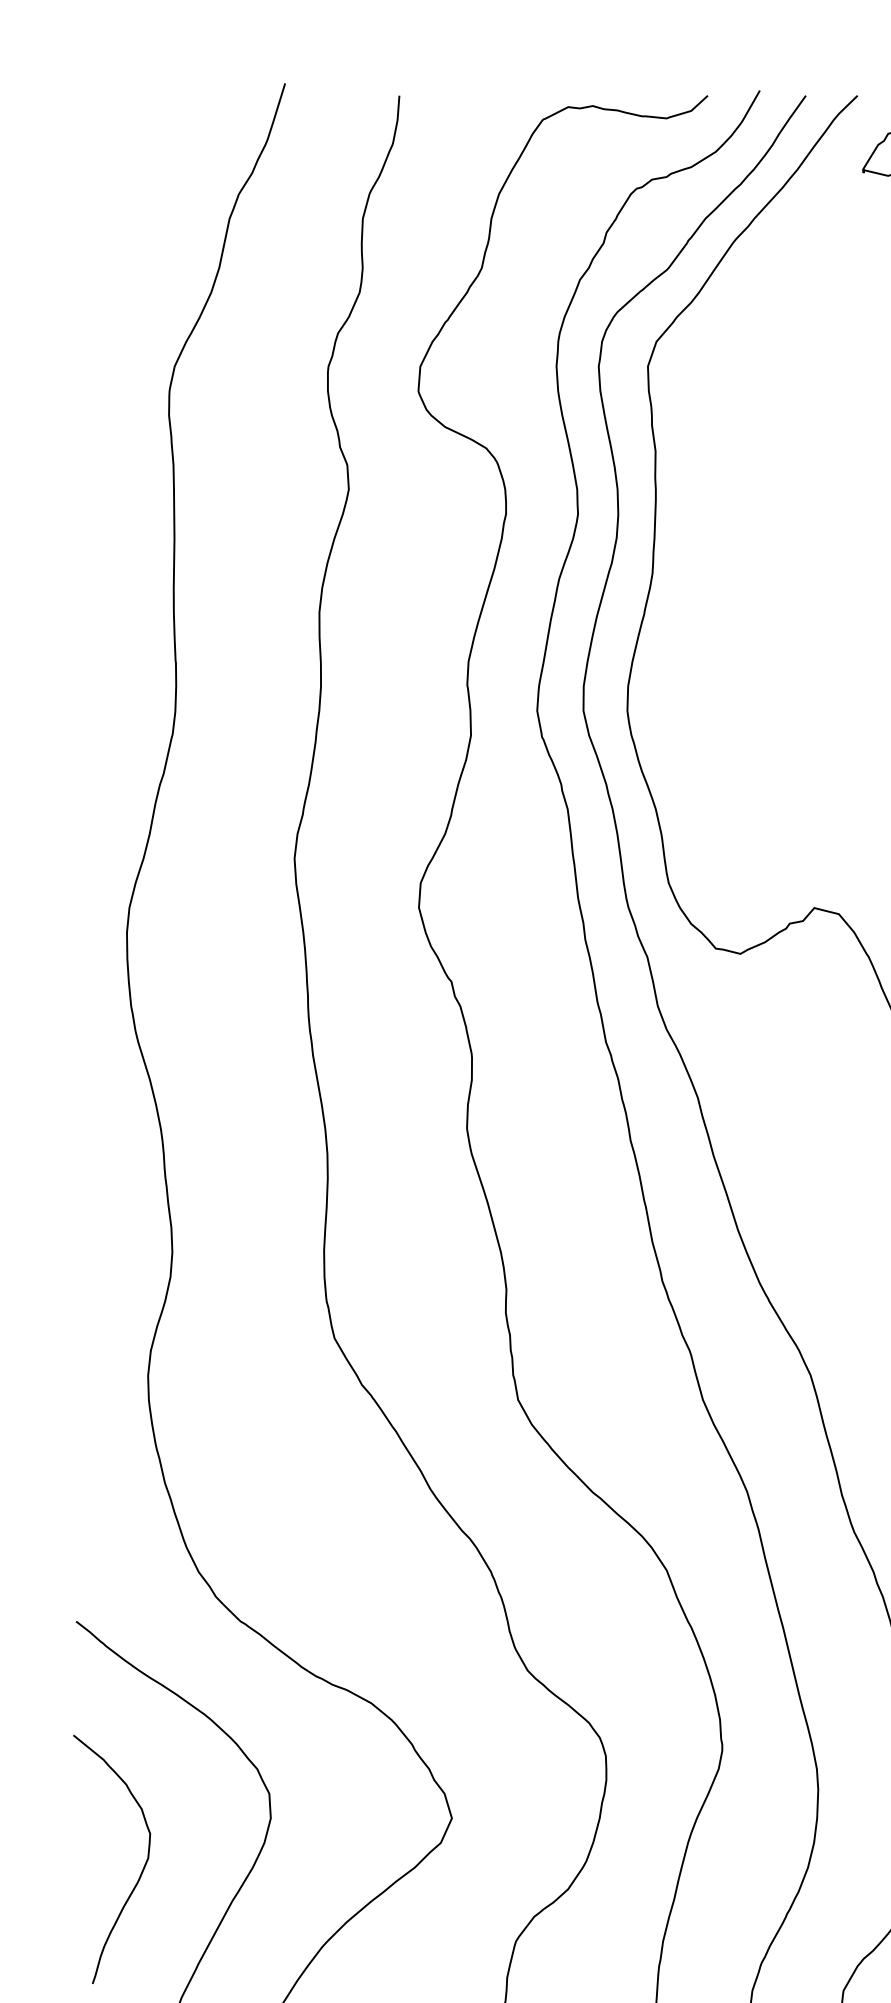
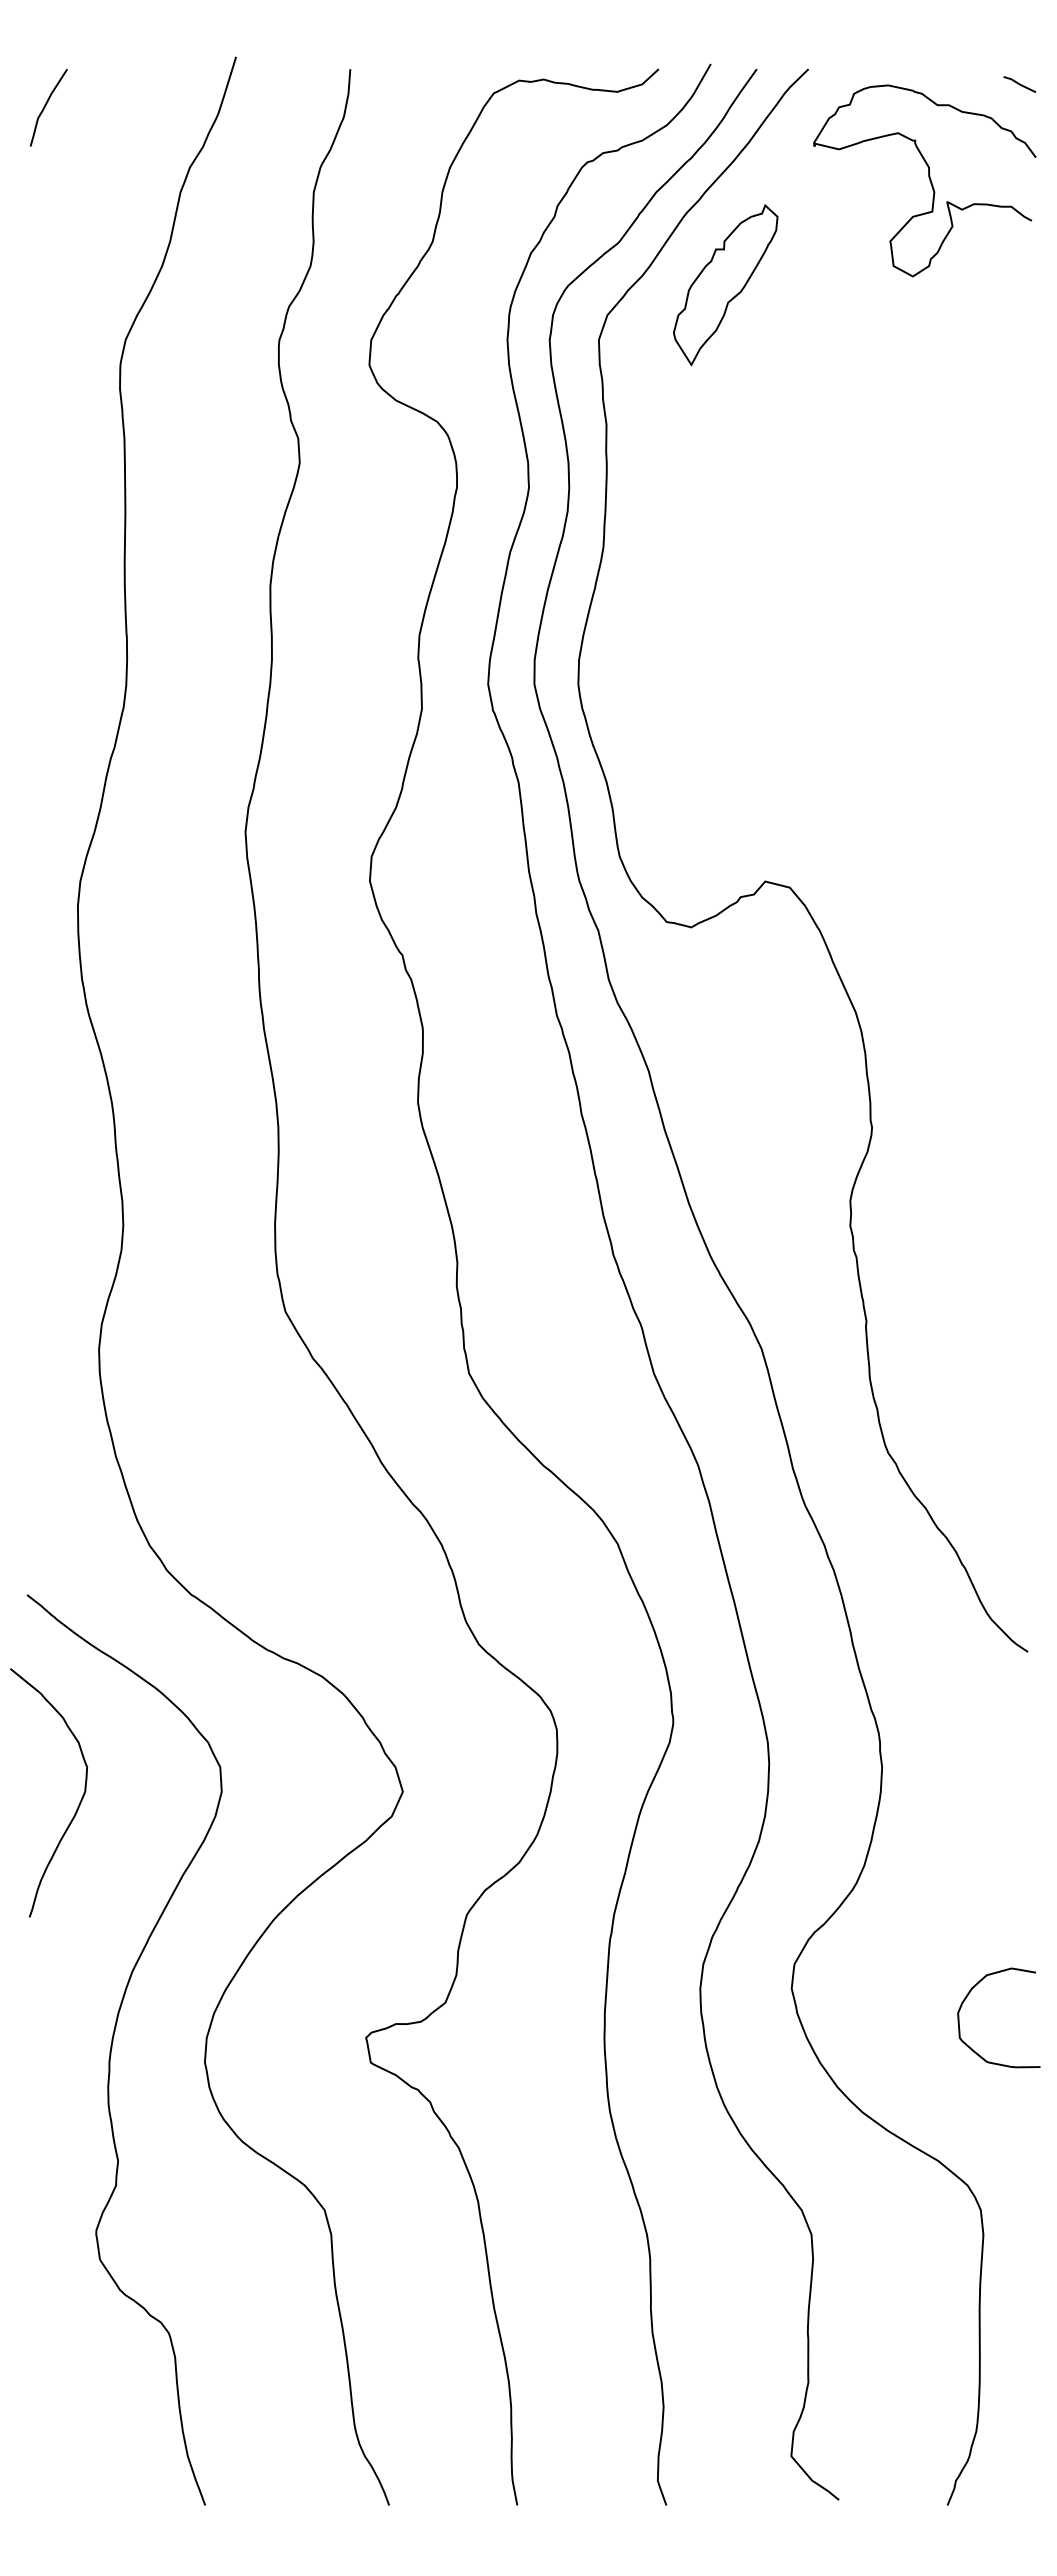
curve: (95, 132) -> (46, 105), added
part: (774, 312) -> (725, 285), added
curve: (140, 1873) -> (77, 1806), moved

